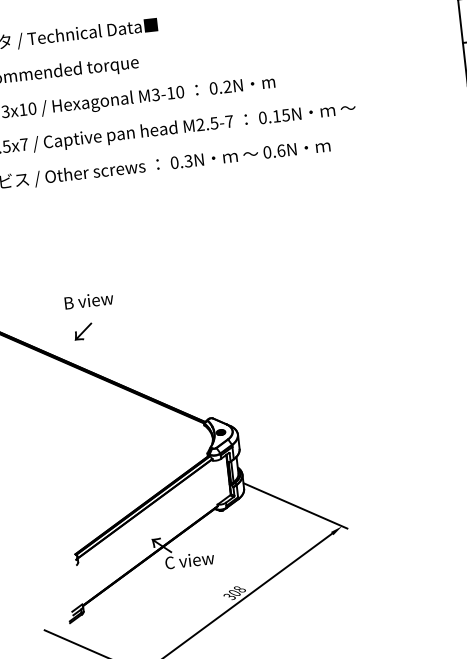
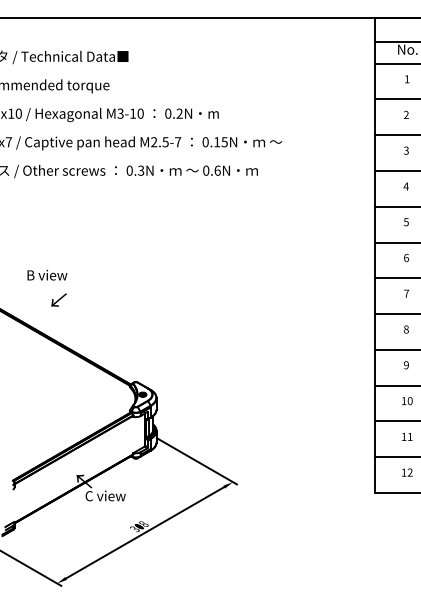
text: (82, 331) -> (58, 299), moved

